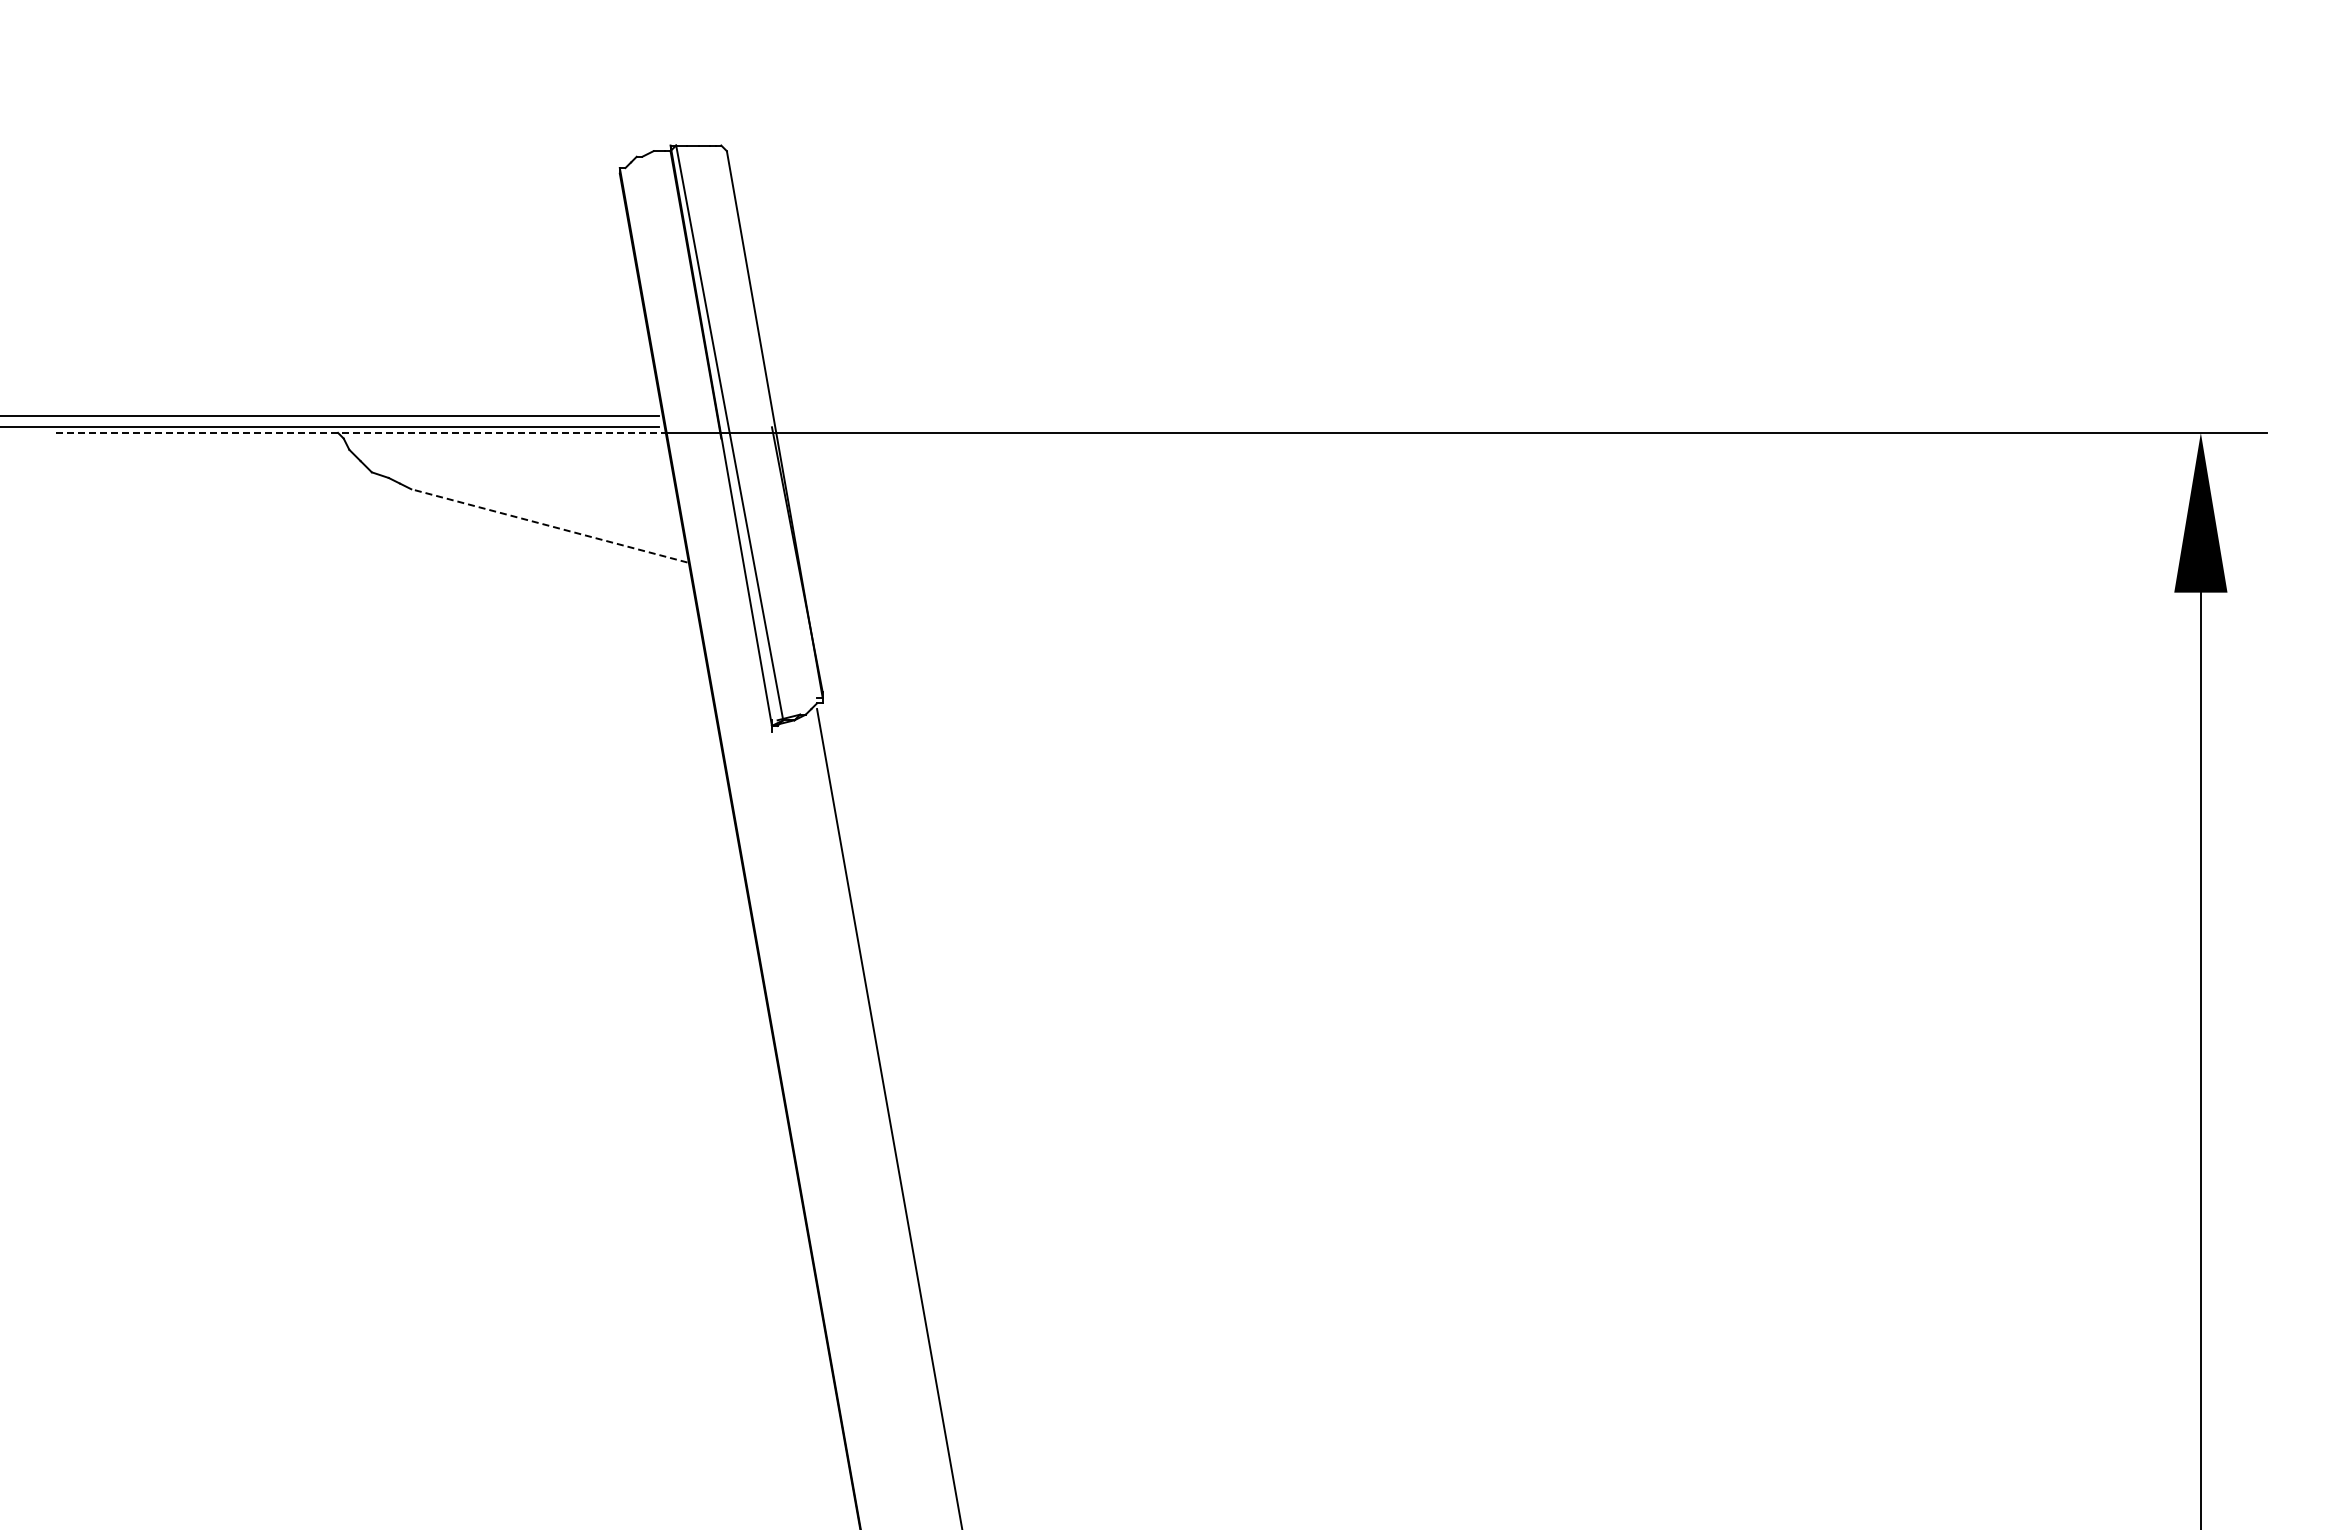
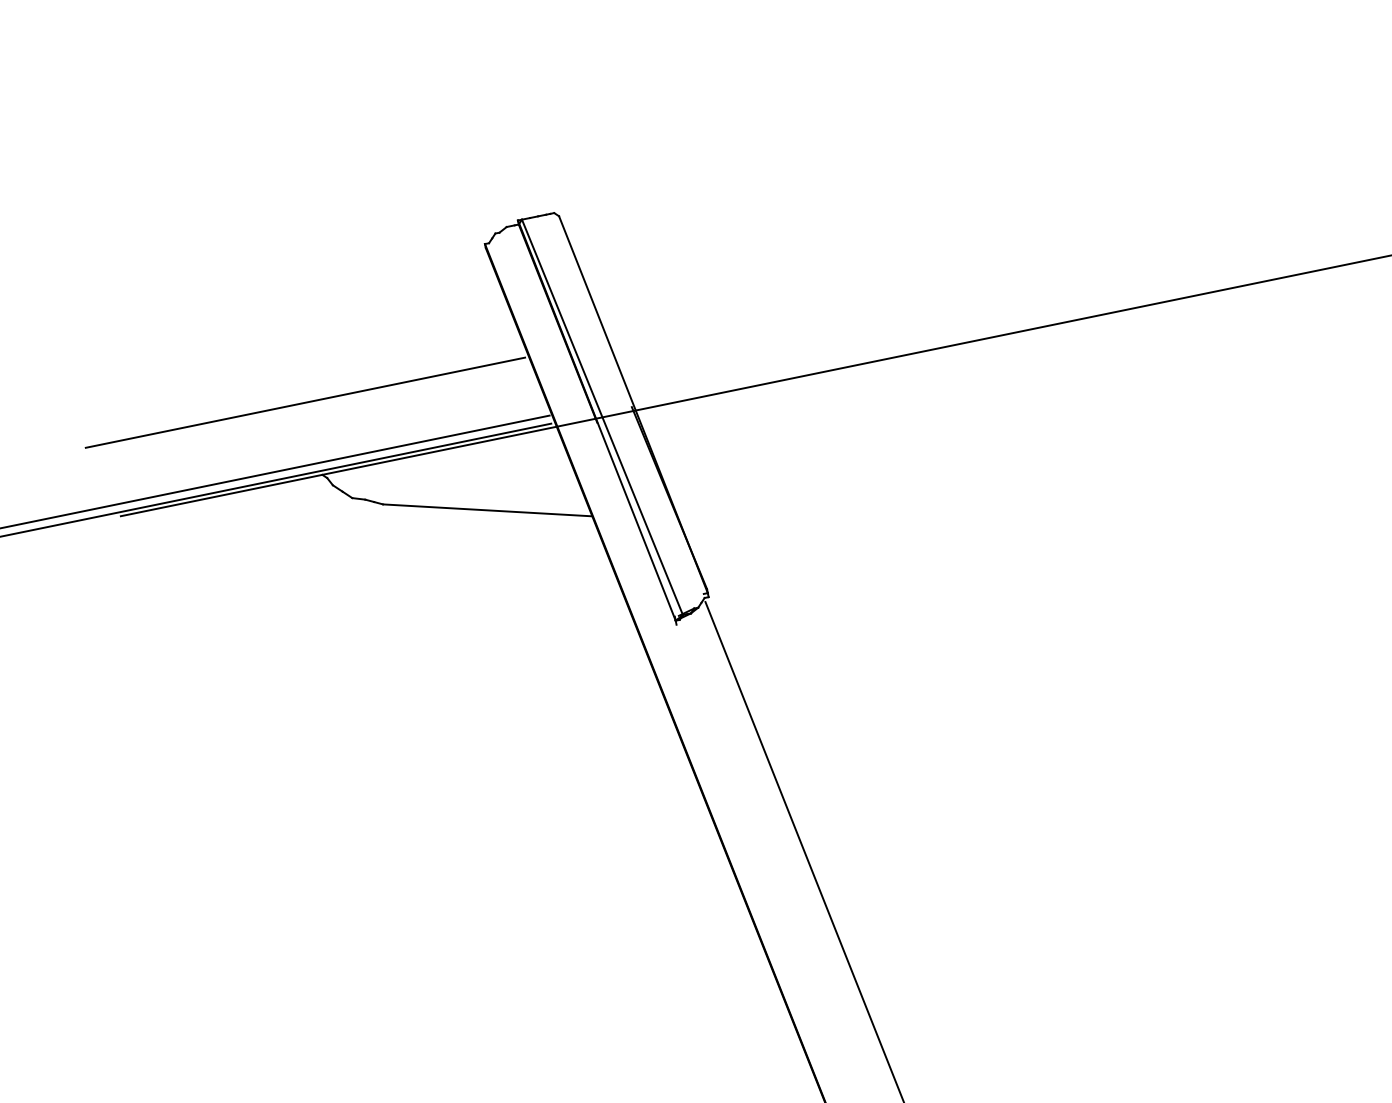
line: (335, 331) -> (305, 402), added
line: (361, 432) -> (339, 471), dashed -> solid
line: (549, 525) -> (487, 510), dashed -> solid

